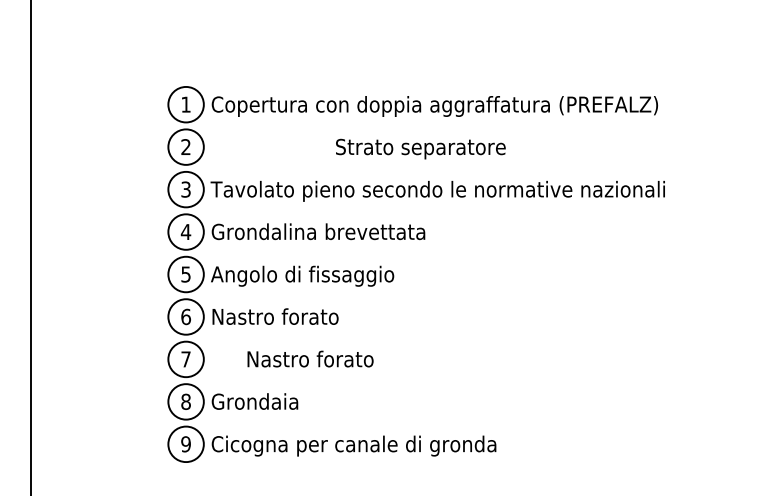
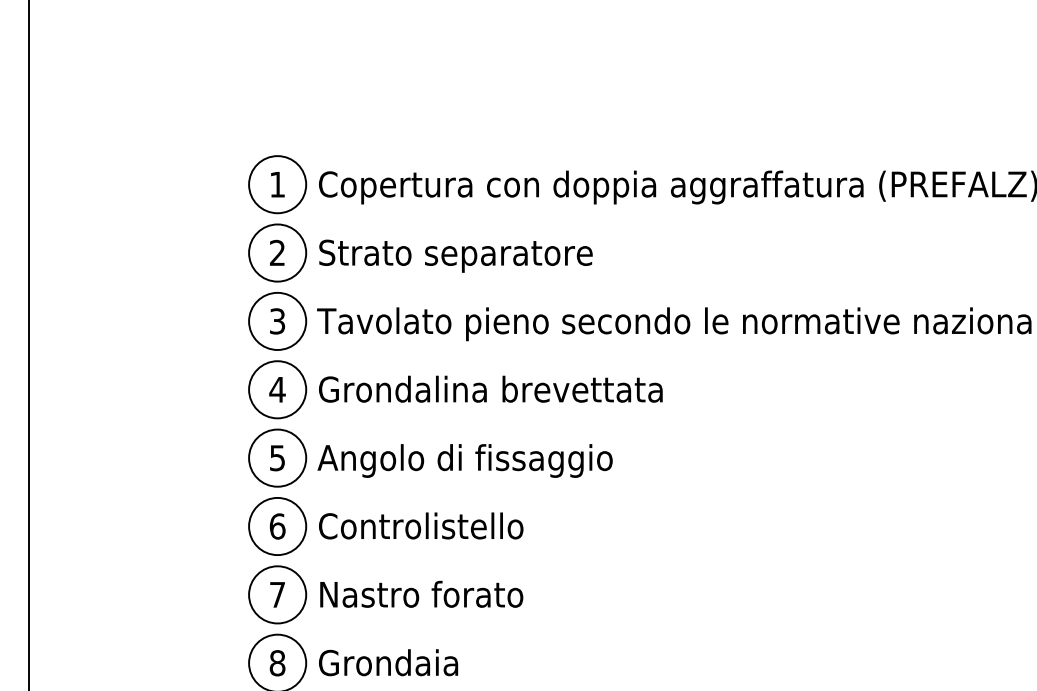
text: (420, 148) -> (455, 255), moved
text: (274, 316) -> (419, 525), Nastro forato -> Controlistello
text: (310, 358) -> (421, 593), moved

